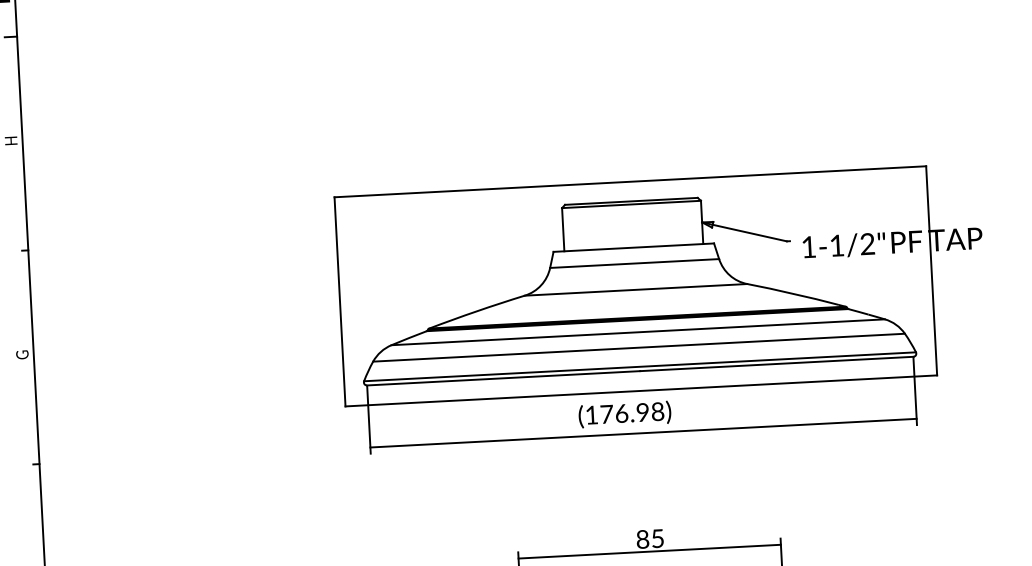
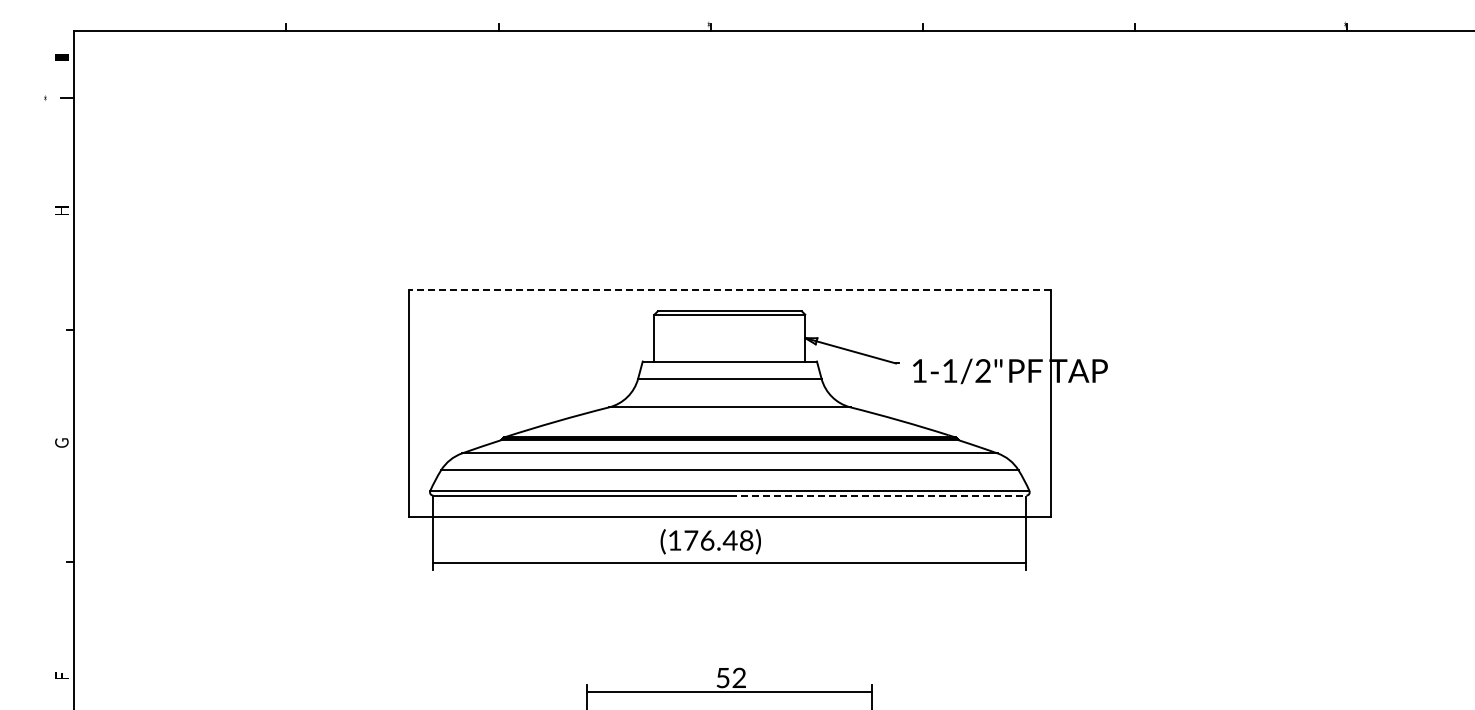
line: (630, 182) -> (729, 290), solid -> dashed
line: (777, 363) -> (878, 495), solid -> dashed
text: (642, 412) -> (729, 540), (176.98) -> (176.48)
text: (649, 538) -> (730, 677), 85 -> 52

